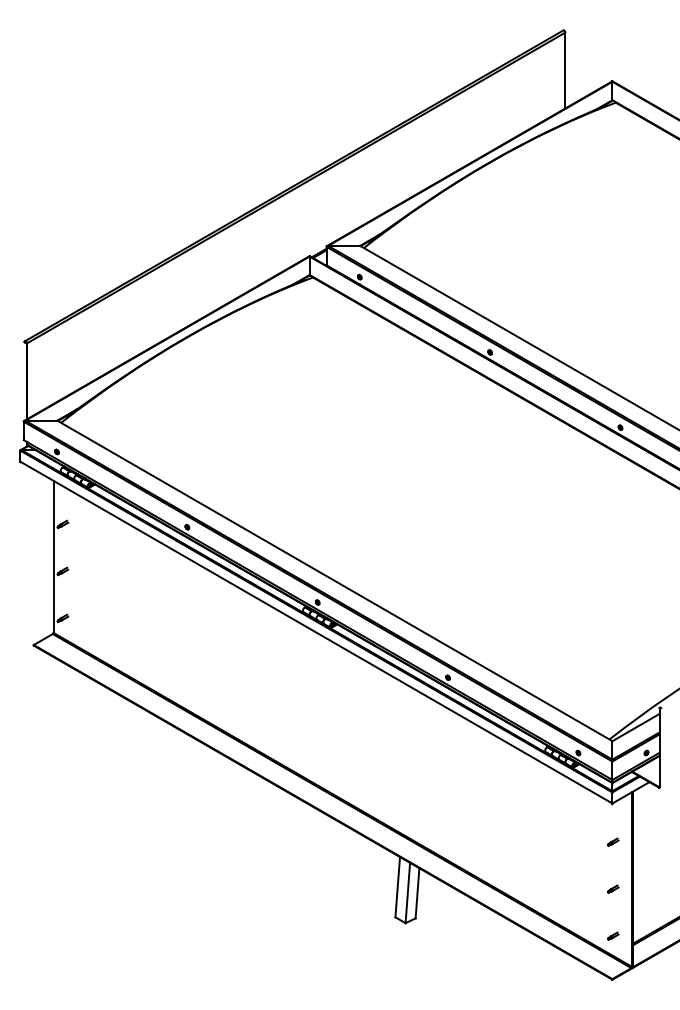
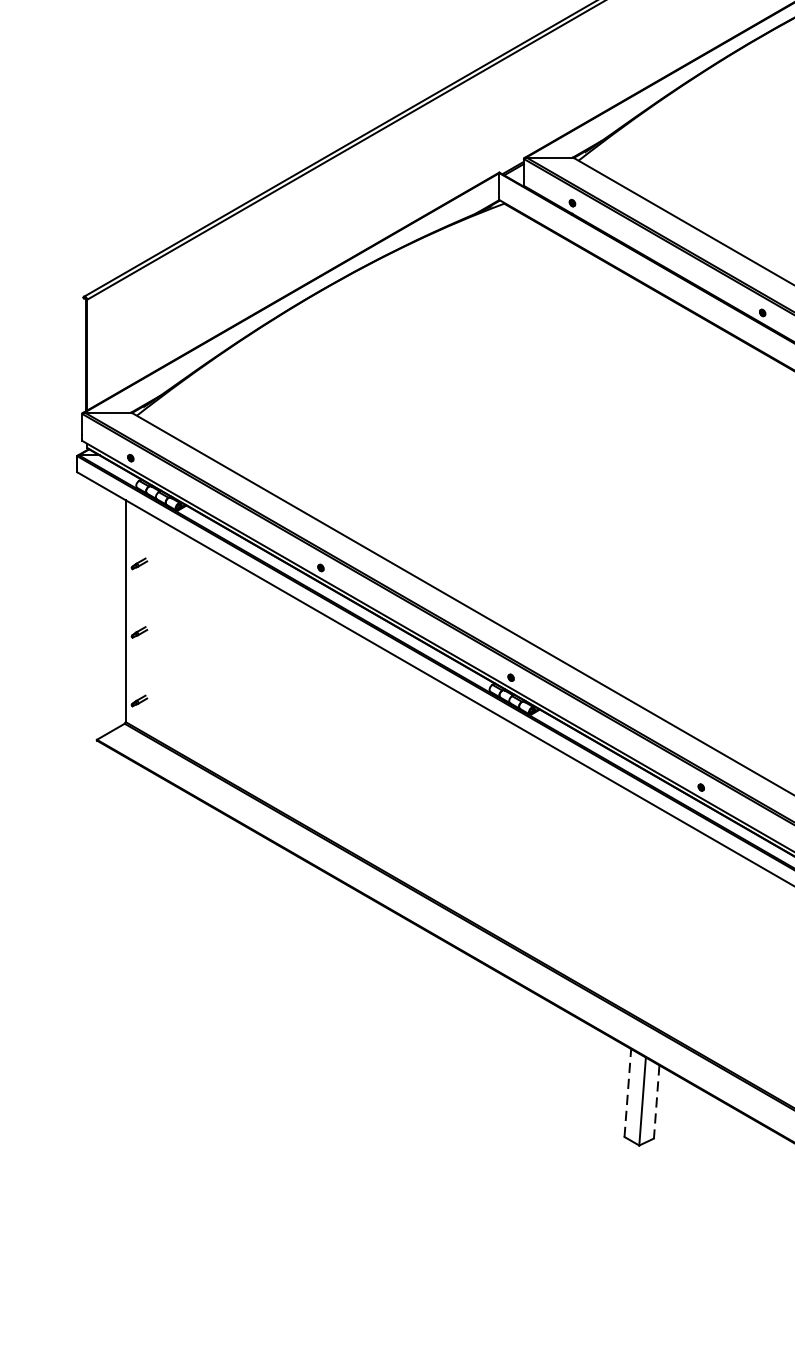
line: (397, 886) -> (627, 1092), solid -> dashed
line: (417, 893) -> (656, 1102), solid -> dashed

